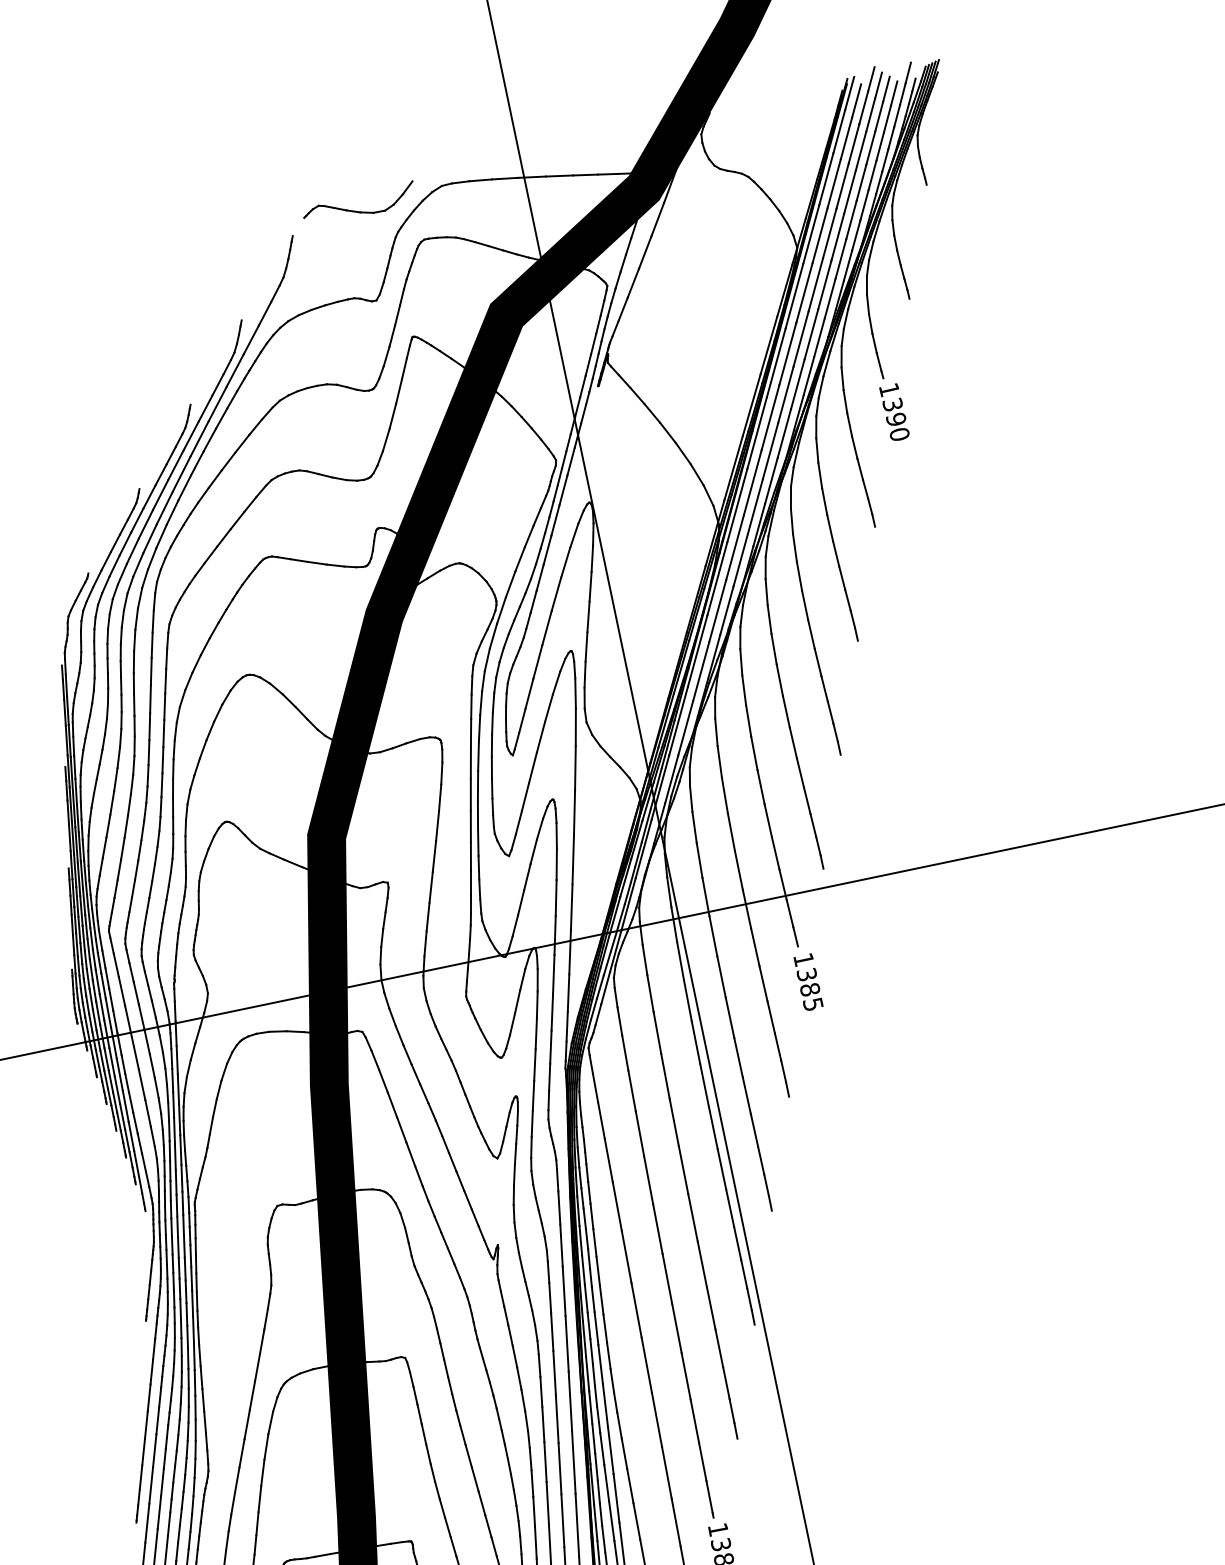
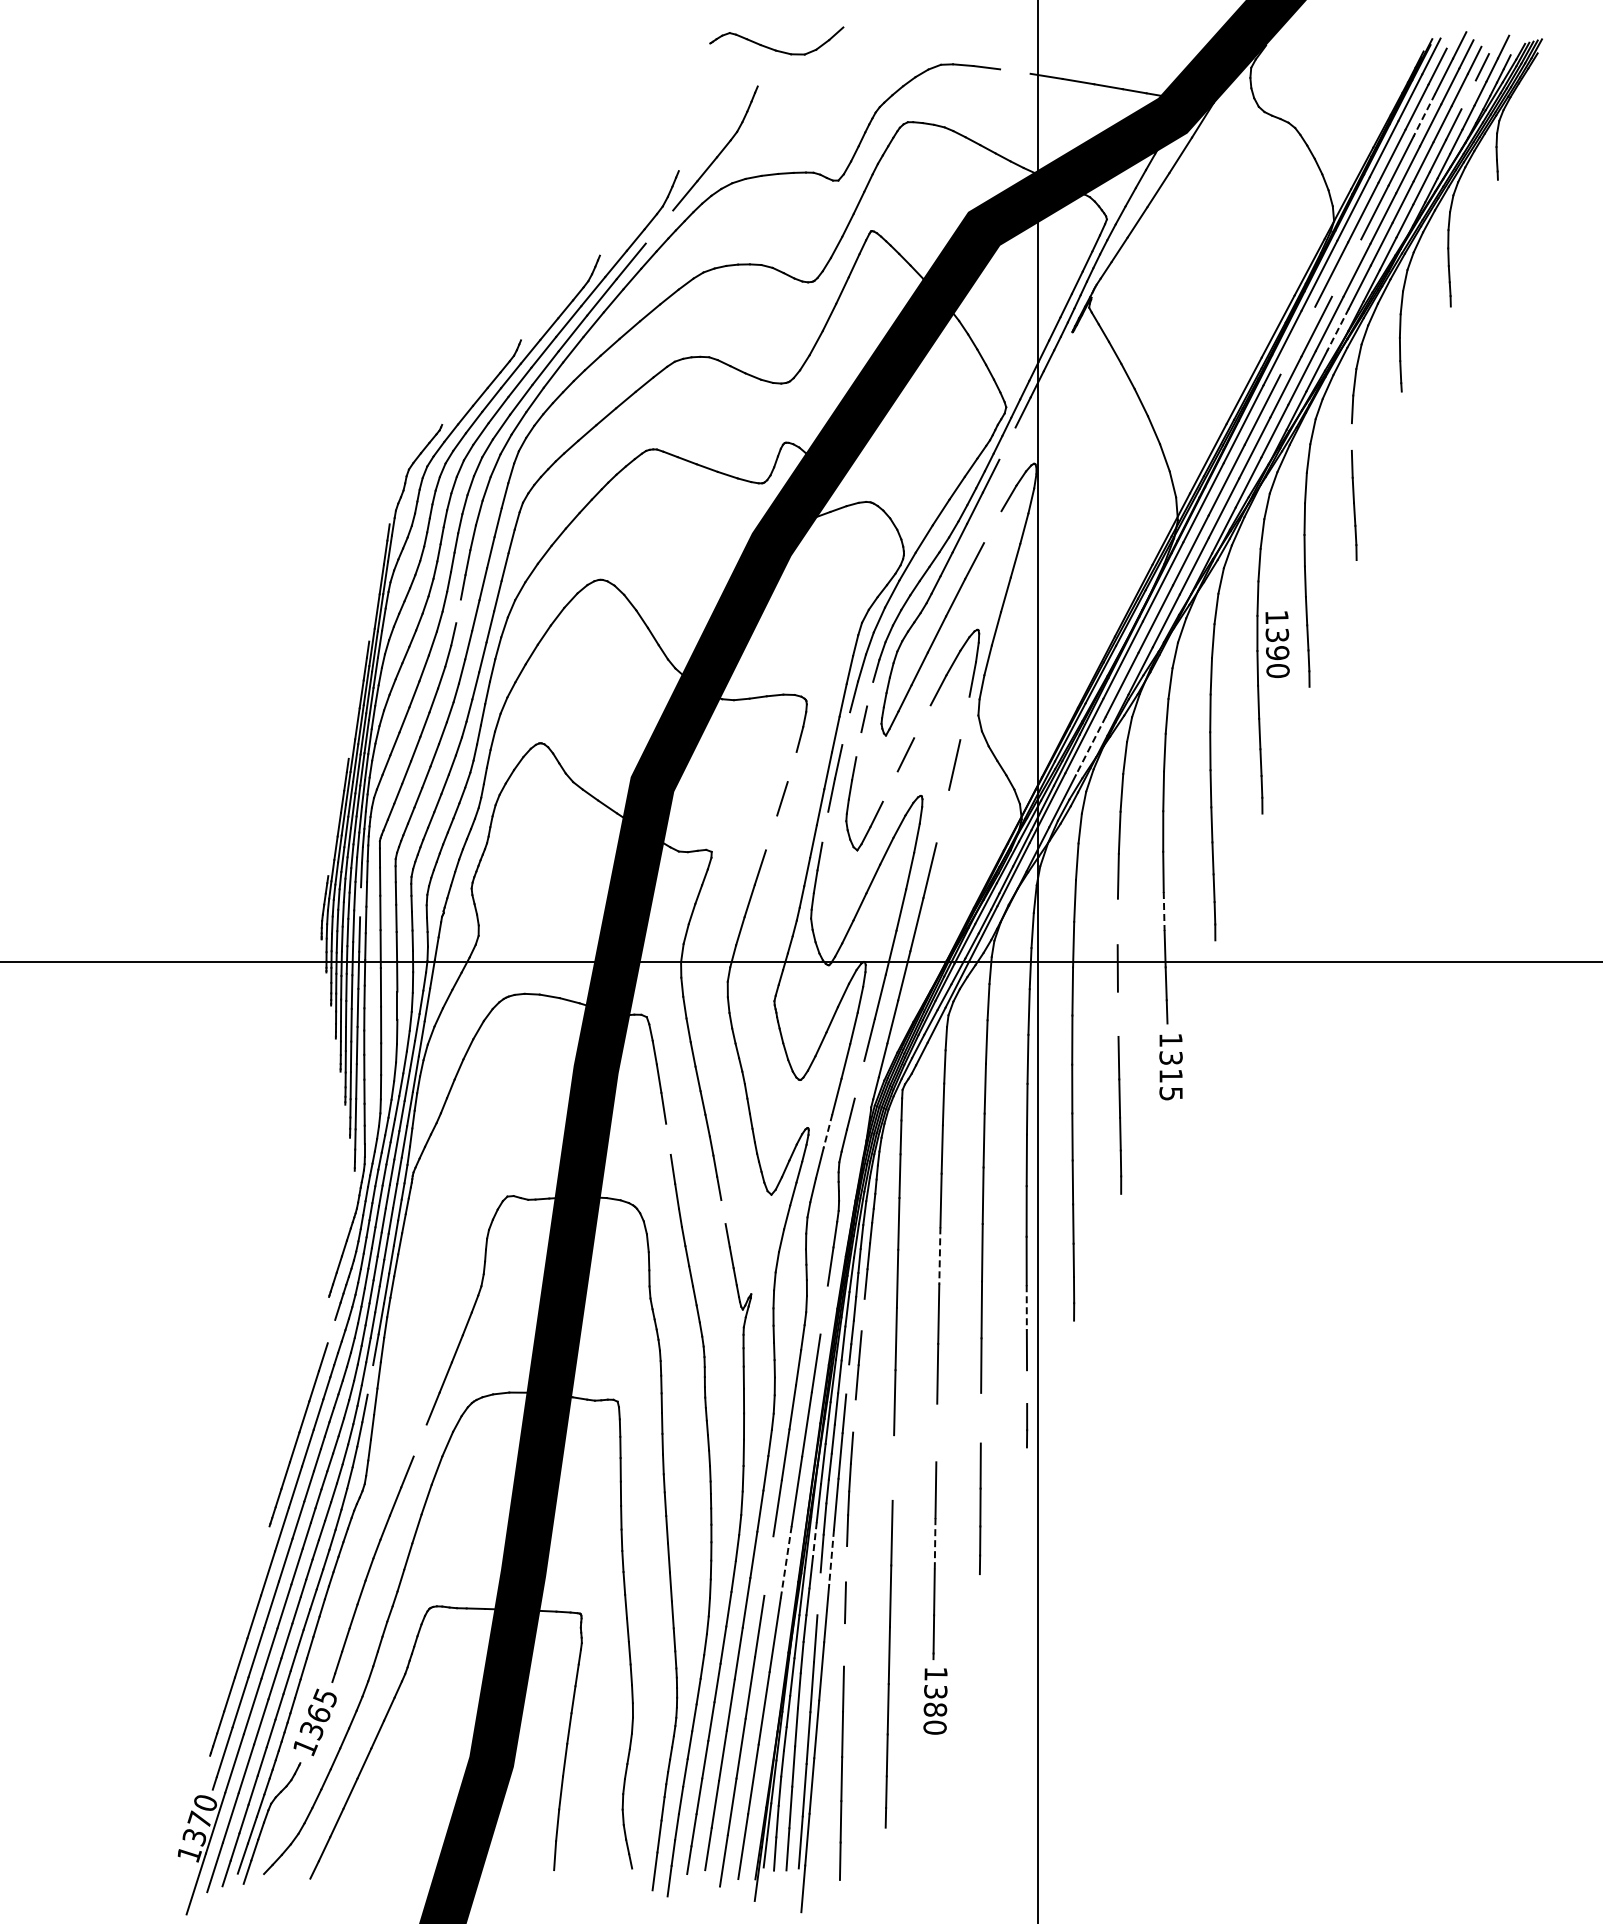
line: (887, 118) -> (1468, 94), removed
line: (854, 143) -> (1424, 115), solid -> dashed
line: (505, 178) -> (1015, 71), removed
part: (357, 211) -> (773, 48), moved
line: (815, 284) -> (1346, 267), removed
line: (819, 337) -> (1338, 329), solid -> dashed
line: (787, 353) -> (1297, 340), removed
line: (235, 369) -> (659, 226), removed
text: (894, 412) -> (1277, 644), moved
line: (849, 424) -> (1351, 436), removed
line: (563, 490) -> (1007, 443), removed
line: (565, 563) -> (992, 527), removed
line: (492, 722) -> (870, 693), removed
line: (134, 726) -> (458, 611), removed
line: (575, 727) -> (964, 718), removed
line: (685, 727) -> (1090, 745), solid -> dashed
line: (540, 737) -> (922, 721), removed
line: (478, 756) -> (846, 728), removed
line: (491, 767) -> (858, 744), removed
line: (439, 797) -> (791, 766), removed
line: (524, 797) -> (889, 786), removed
line: (574, 812) -> (942, 816), removed
line: (478, 841) -> (825, 826), removed
line: (776, 853) -> (1164, 911), solid -> dashed
line: (434, 856) -> (771, 832), removed
line: (738, 870) -> (1117, 921), removed
line: (754, 946) -> (1117, 1013), removed
line: (103, 986) -> (360, 902), removed
text: (809, 989) -> (1170, 1075), 1385 -> 1315
line: (550, 1046) -> (859, 1079), removed
line: (533, 1095) -> (827, 1131), solid -> dashed
line: (401, 1129) -> (668, 1138), removed
line: (648, 1179) -> (939, 1255), solid -> dashed
line: (460, 1181) -> (723, 1212), removed
line: (730, 1208) -> (1026, 1308), solid -> dashed
line: (594, 1242) -> (862, 1314), removed
line: (560, 1245) -> (823, 1309), removed
line: (744, 1274) -> (1027, 1387), removed
line: (593, 1299) -> (847, 1379), removed
line: (710, 1307) -> (980, 1417), removed
line: (605, 1328) -> (854, 1415), removed
line: (676, 1328) -> (936, 1432), removed
line: (154, 1349) -> (331, 1331), removed
line: (646, 1364) -> (893, 1467), removed
line: (195, 1382) -> (370, 1379), removed
line: (695, 1420) -> (935, 1543), solid -> dashed
line: (246, 1424) -> (419, 1440), removed
line: (593, 1438) -> (814, 1539), solid -> dashed
line: (610, 1450) -> (831, 1557), solid -> dashed
line: (624, 1453) -> (846, 1564), removed
line: (574, 1462) -> (786, 1562), solid -> dashed
line: (559, 1468) -> (768, 1565), removed
line: (606, 1482) -> (818, 1593), removed
line: (636, 1521) -> (844, 1644), removed

